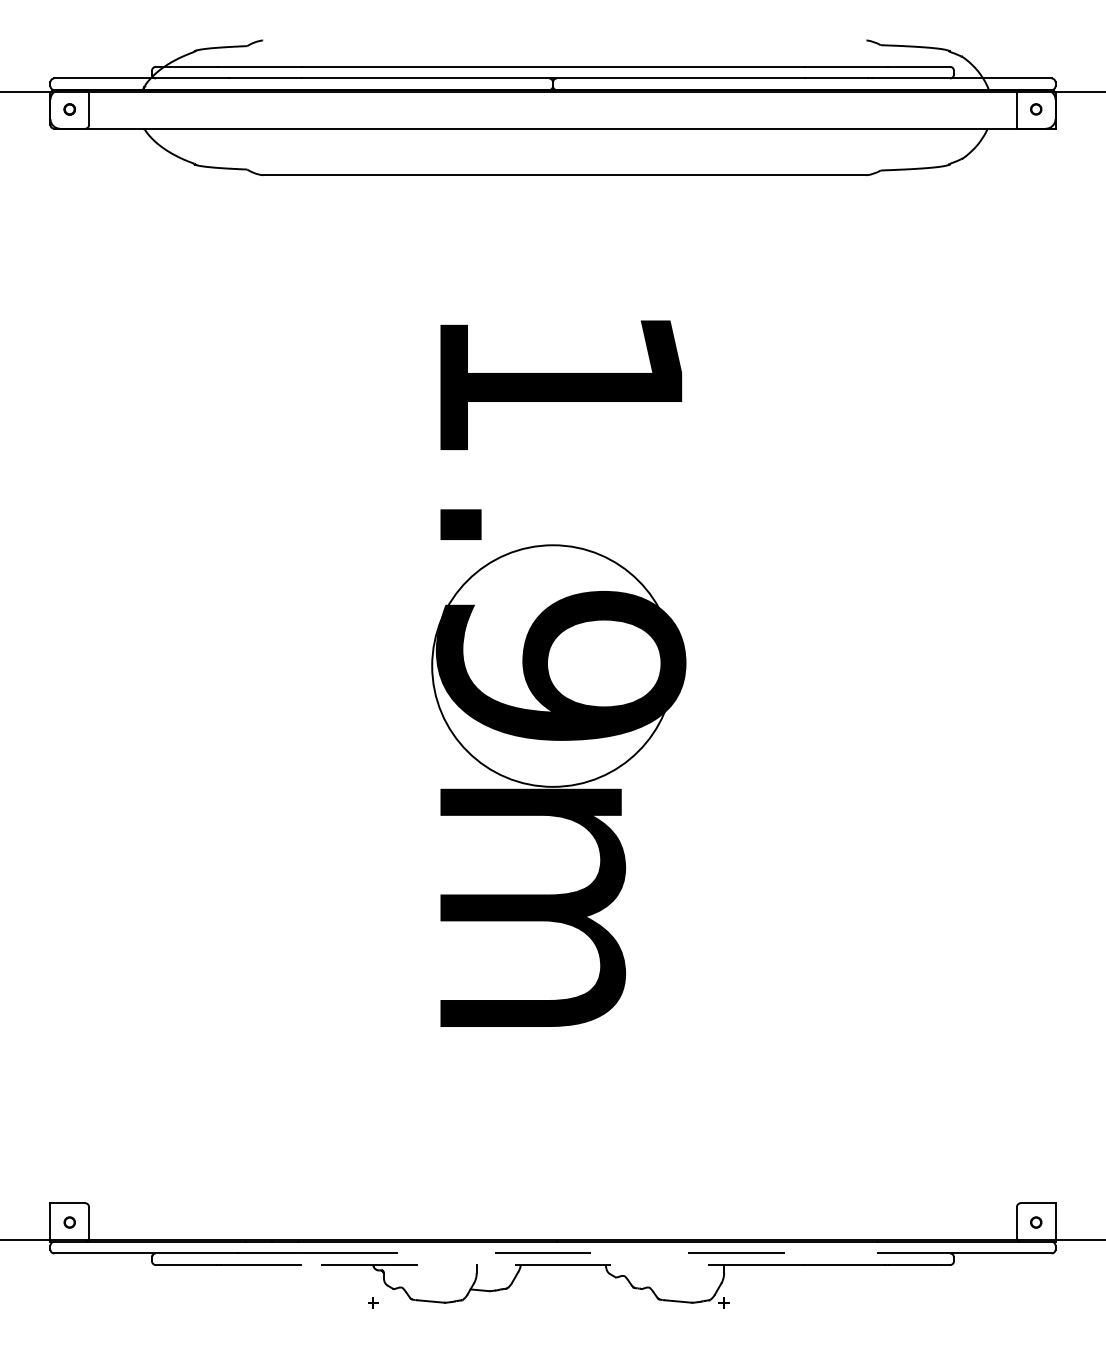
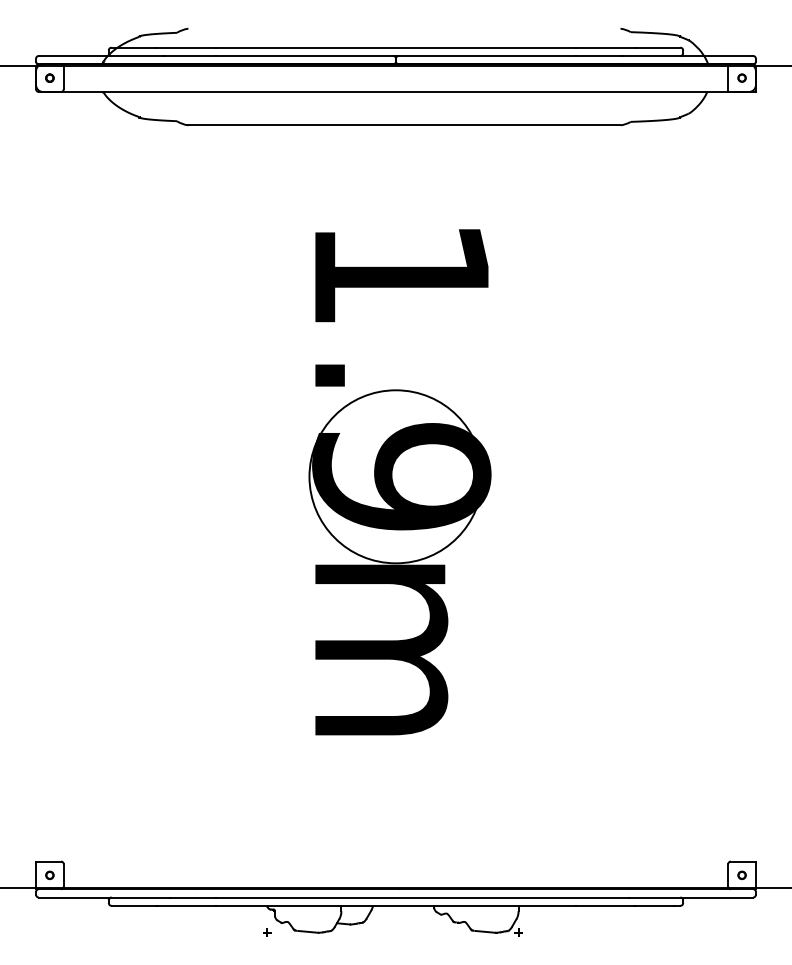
line: (590, 1253) -> (422, 897), dashed -> solid
line: (552, 1265) -> (395, 906), dashed -> solid

